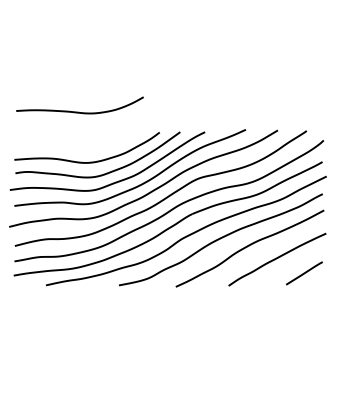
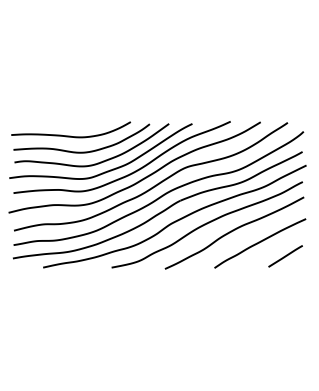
curve: (79, 111) -> (70, 135), moved

